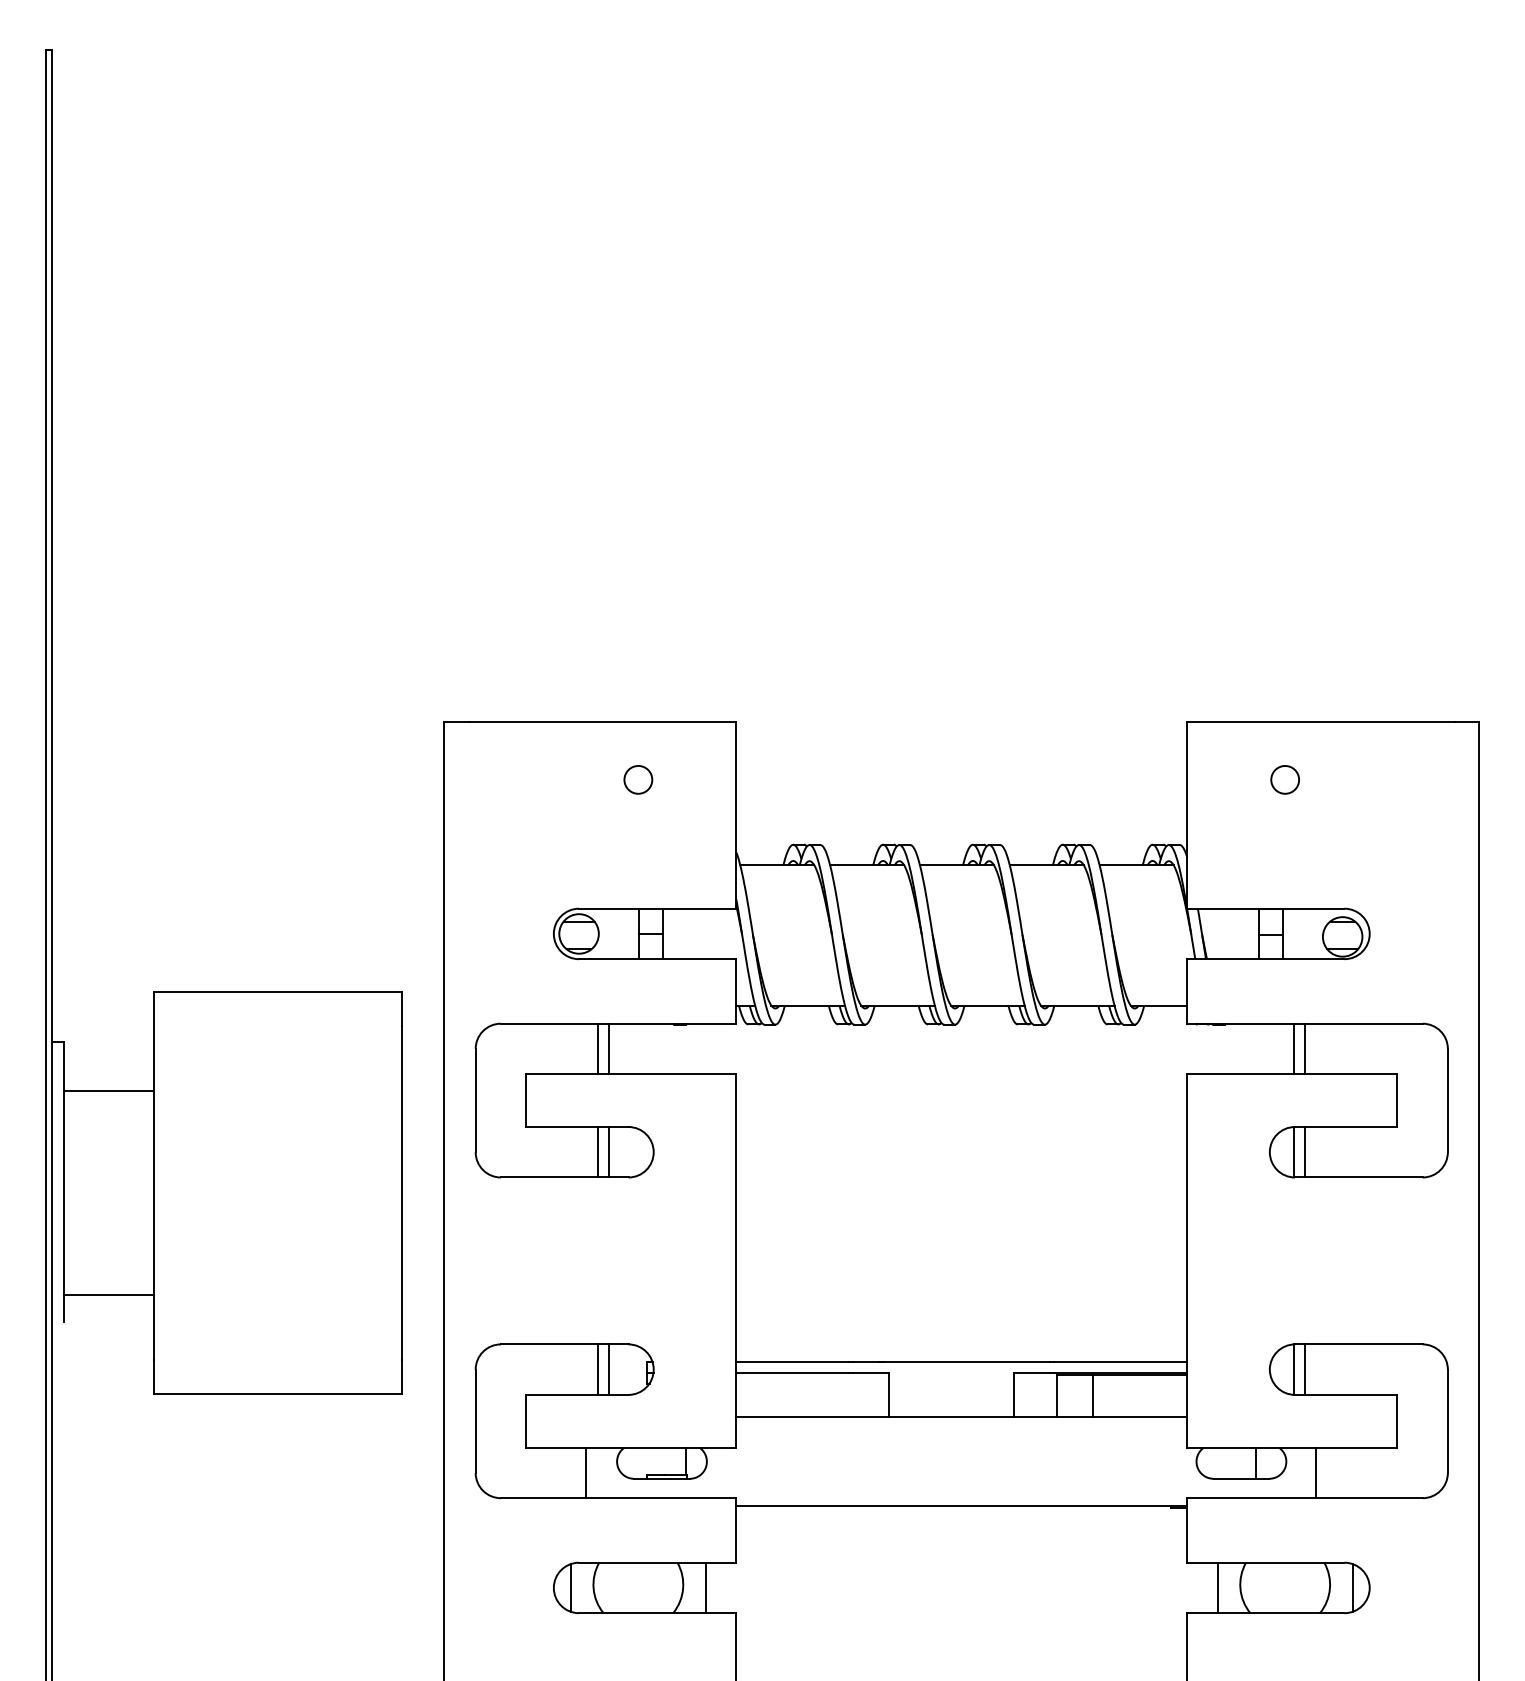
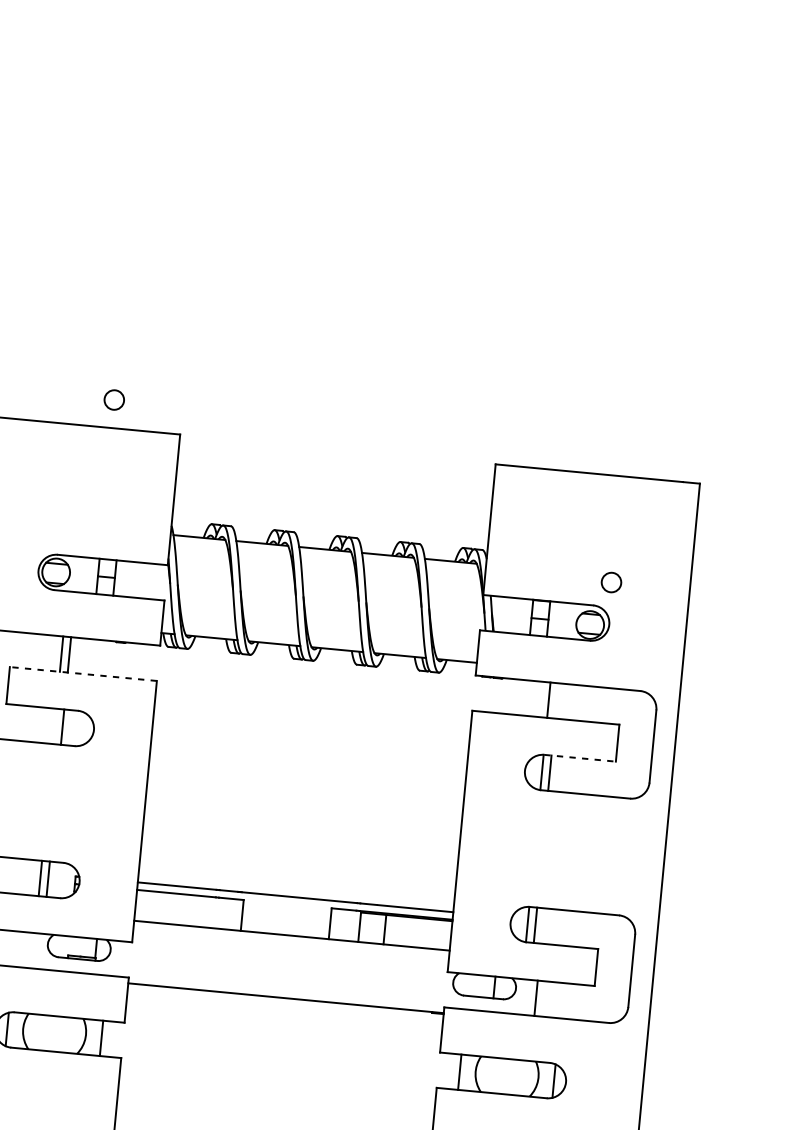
circle: (638, 779) -> (114, 399), moved
circle: (1284, 779) -> (611, 582), moved
line: (1305, 1048) -> (556, 700), removed
line: (630, 1074) -> (82, 674), solid -> dashed
line: (1346, 1127) -> (580, 758), solid -> dashed
line: (597, 1152) -> (54, 726), removed
line: (586, 1472) -> (25, 949), removed

